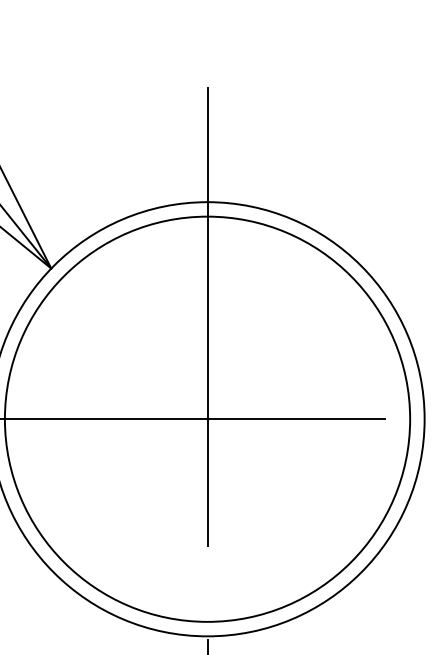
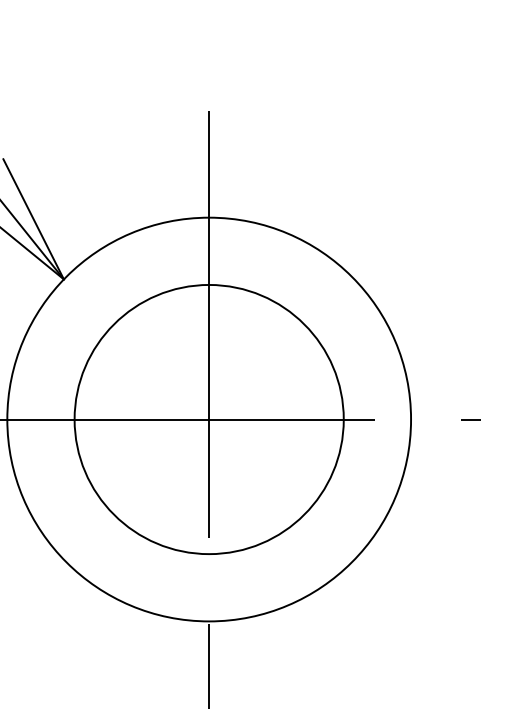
circle: (206, 419) -> (208, 419), size x0.71

